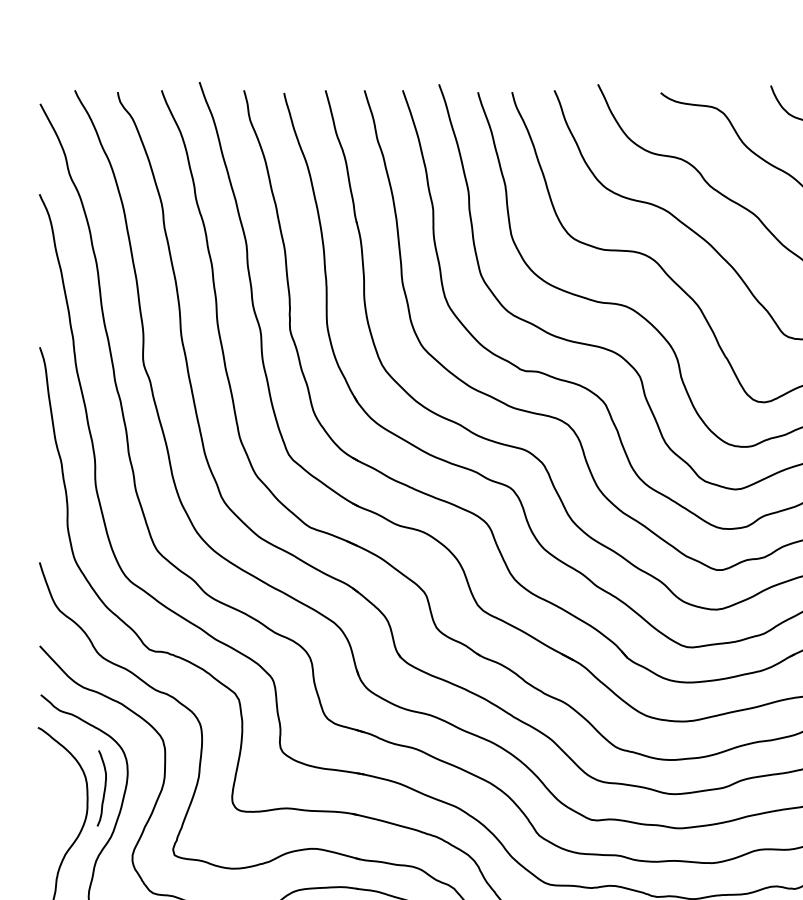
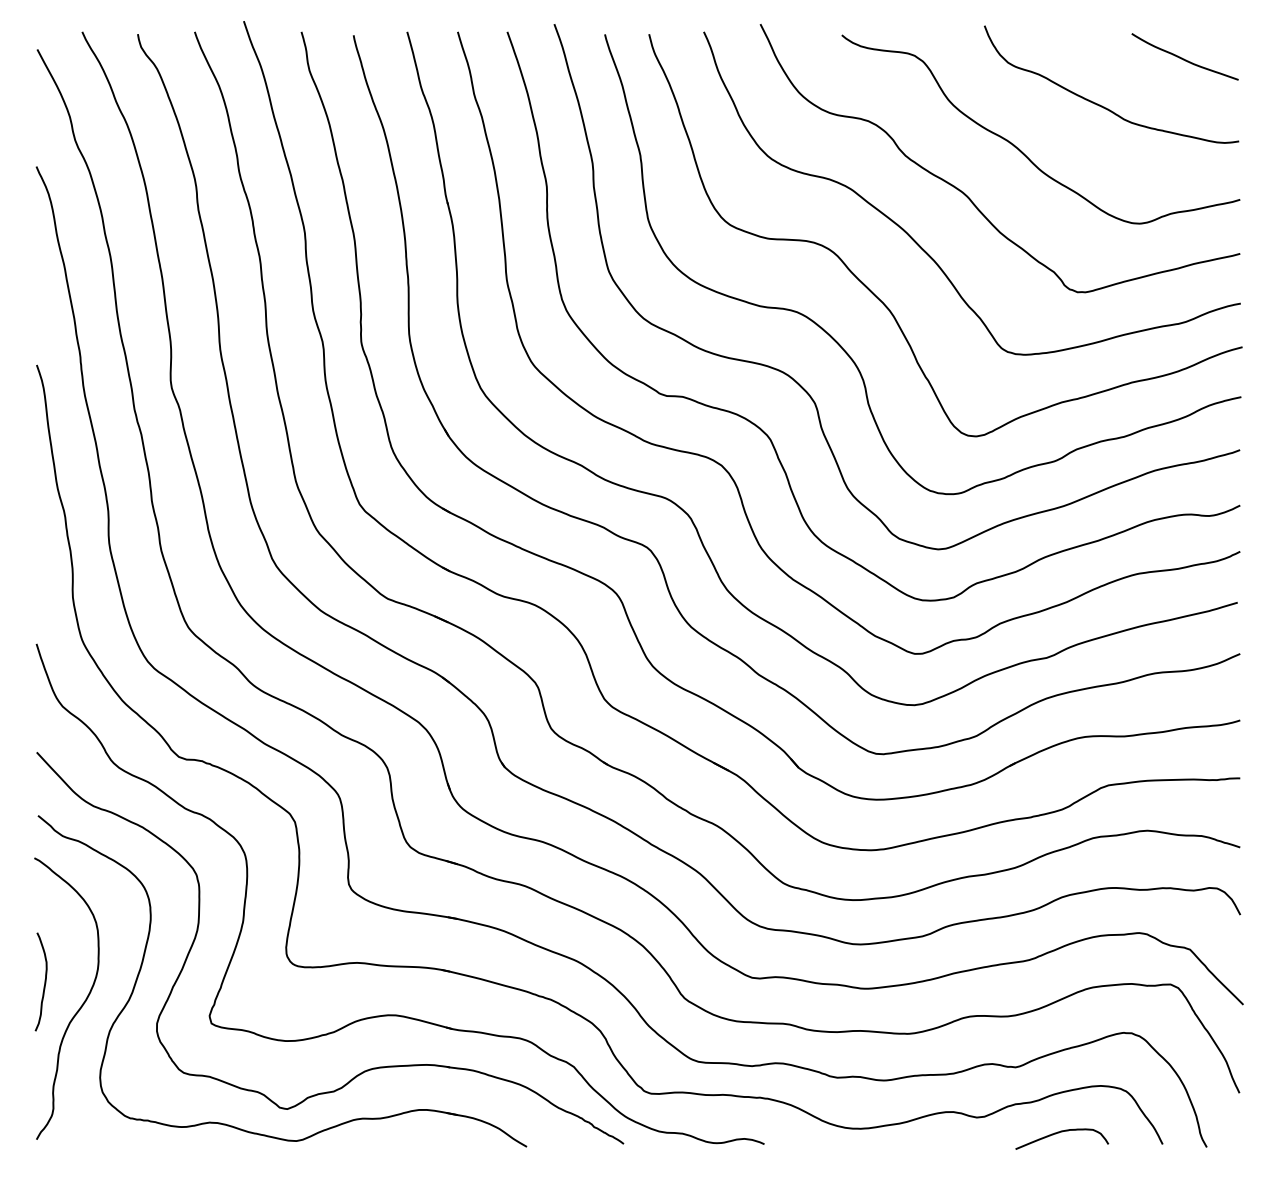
curve: (104, 788) -> (44, 981), moved

